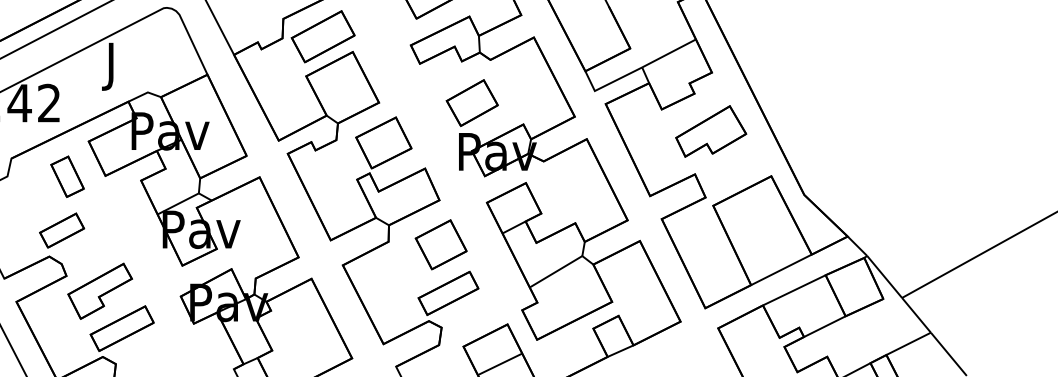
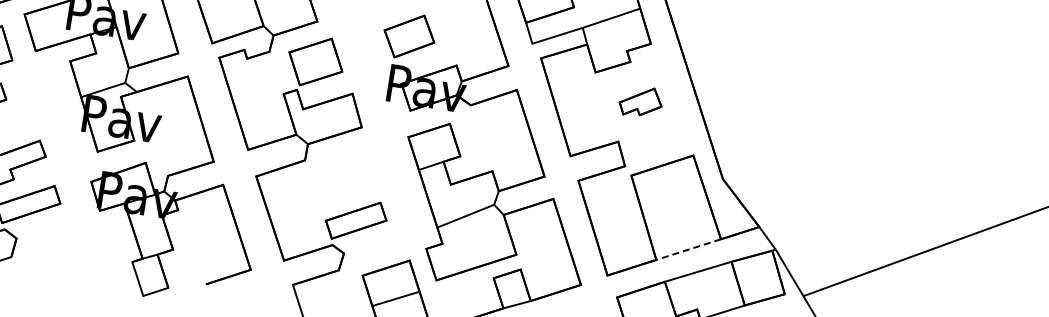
part: (711, 131) -> (641, 101), size x0.6
part: (440, 244) -> (355, 171), removed
line: (781, 269) -> (688, 249), solid -> dashed

